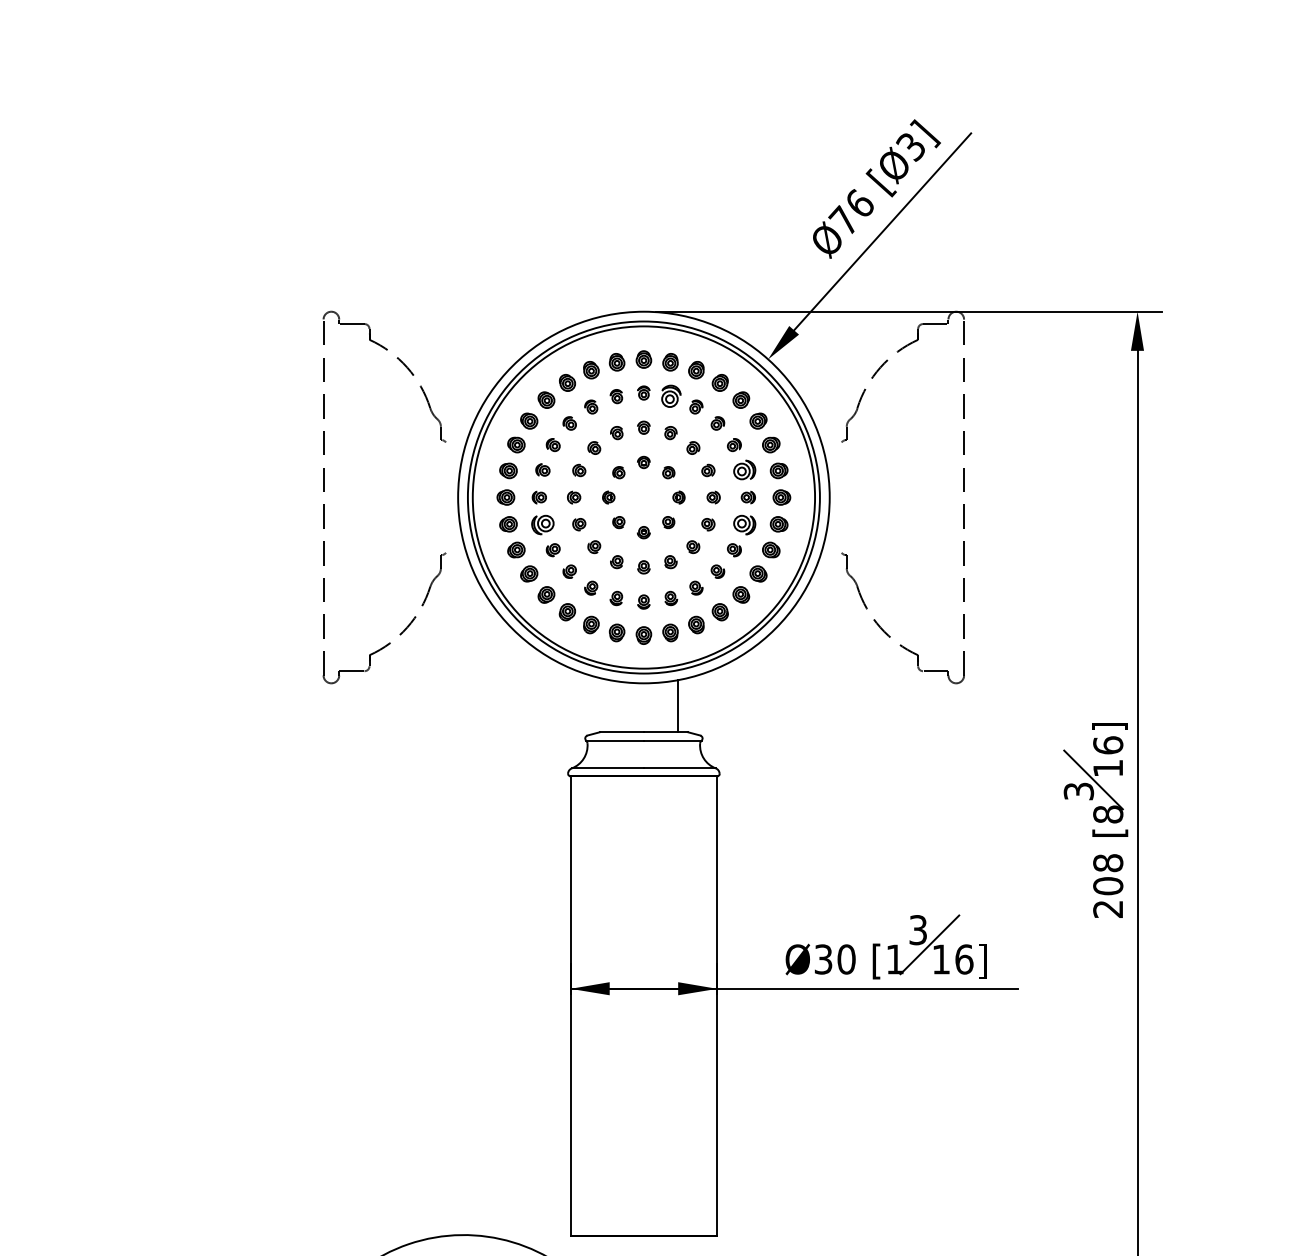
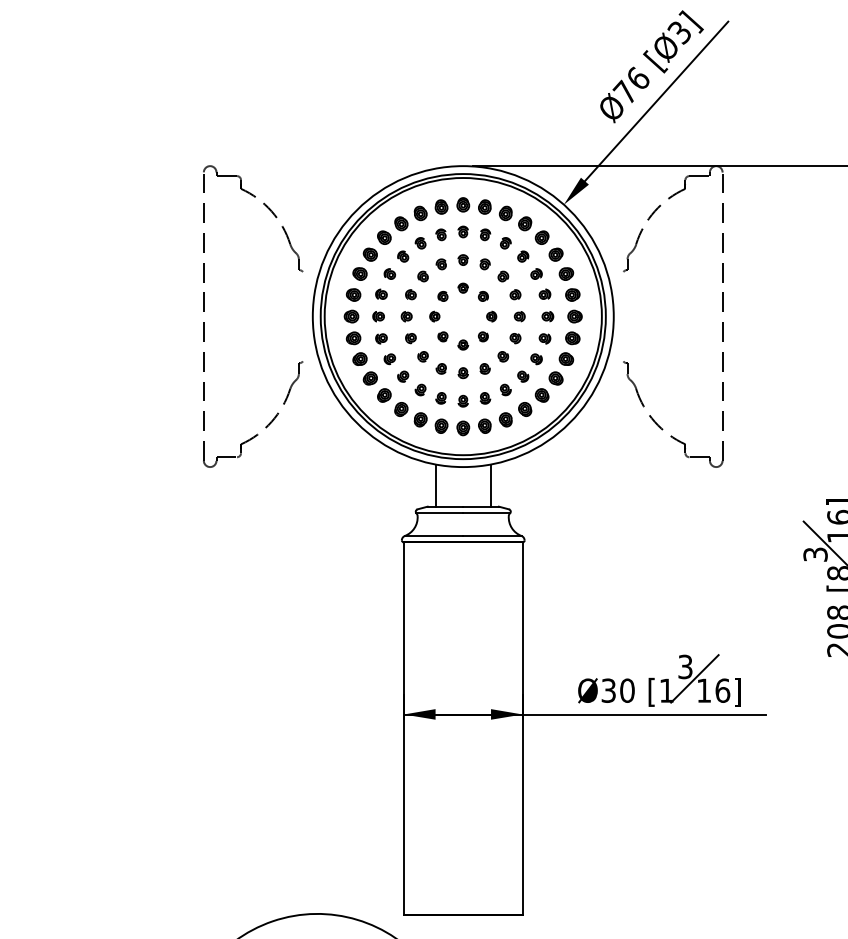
part: (671, 396) -> (485, 234), size x0.62
part: (744, 469) -> (544, 293), size x0.62
part: (542, 524) -> (381, 338), size x0.62
part: (744, 524) -> (544, 338), size x0.62
line: (609, 706) -> (435, 485), added

